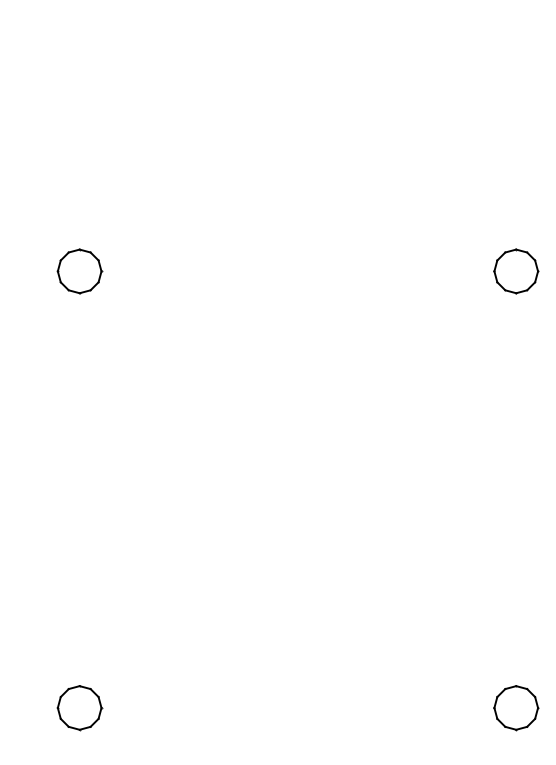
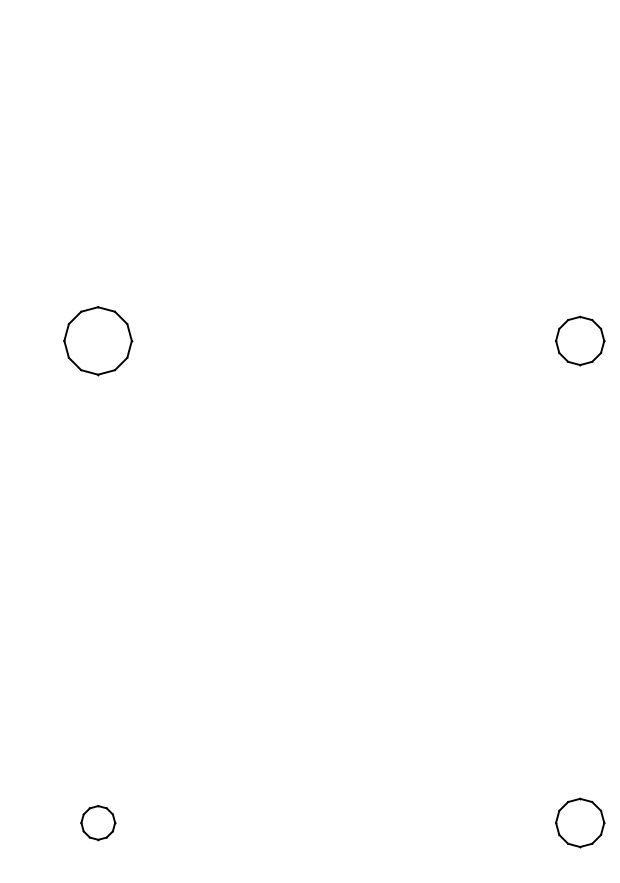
part: (79, 270) -> (98, 340), size x1.4
part: (79, 707) -> (98, 822), size x0.7

